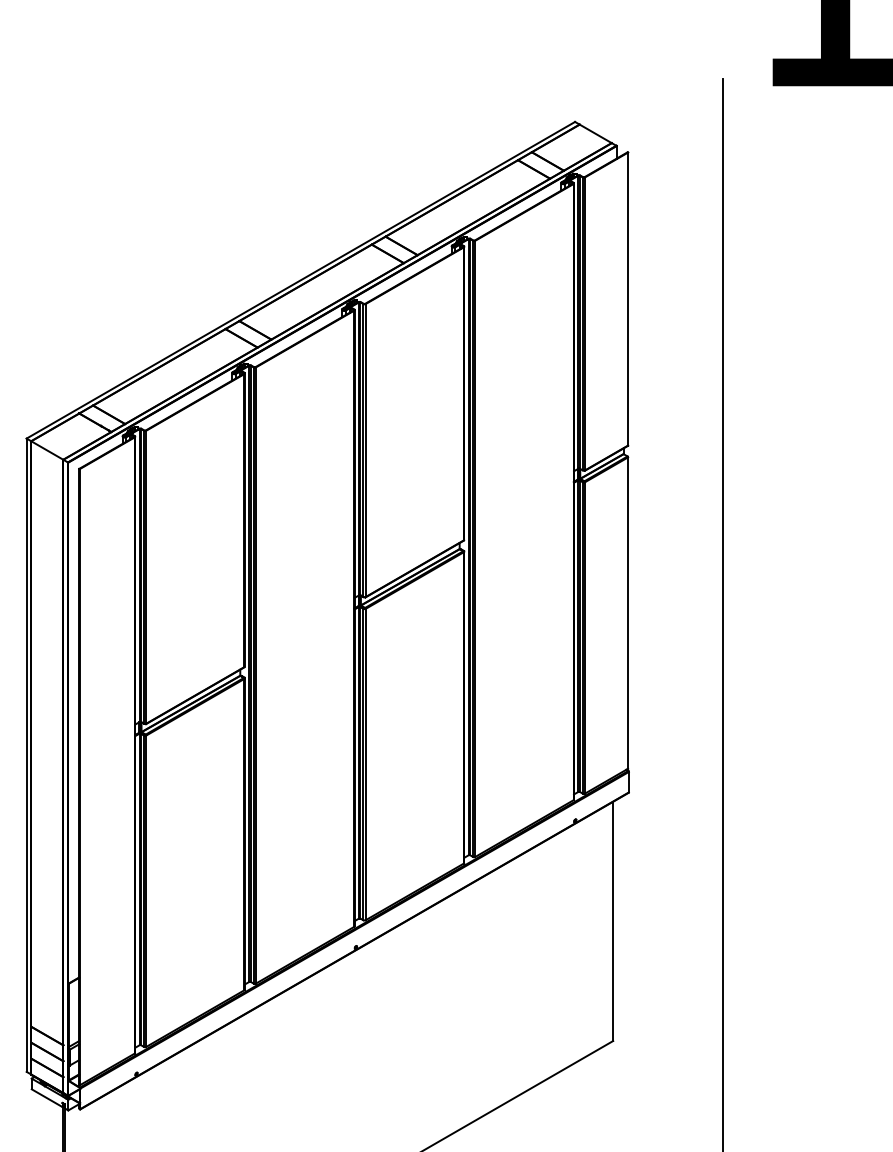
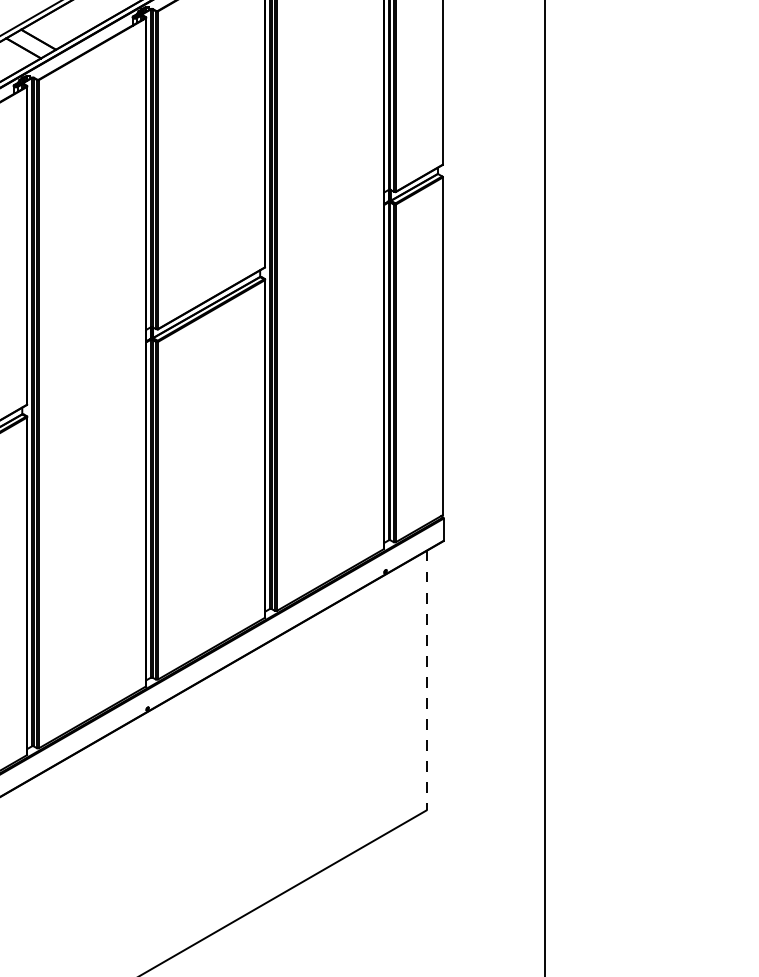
line: (613, 921) -> (426, 680), solid -> dashed

